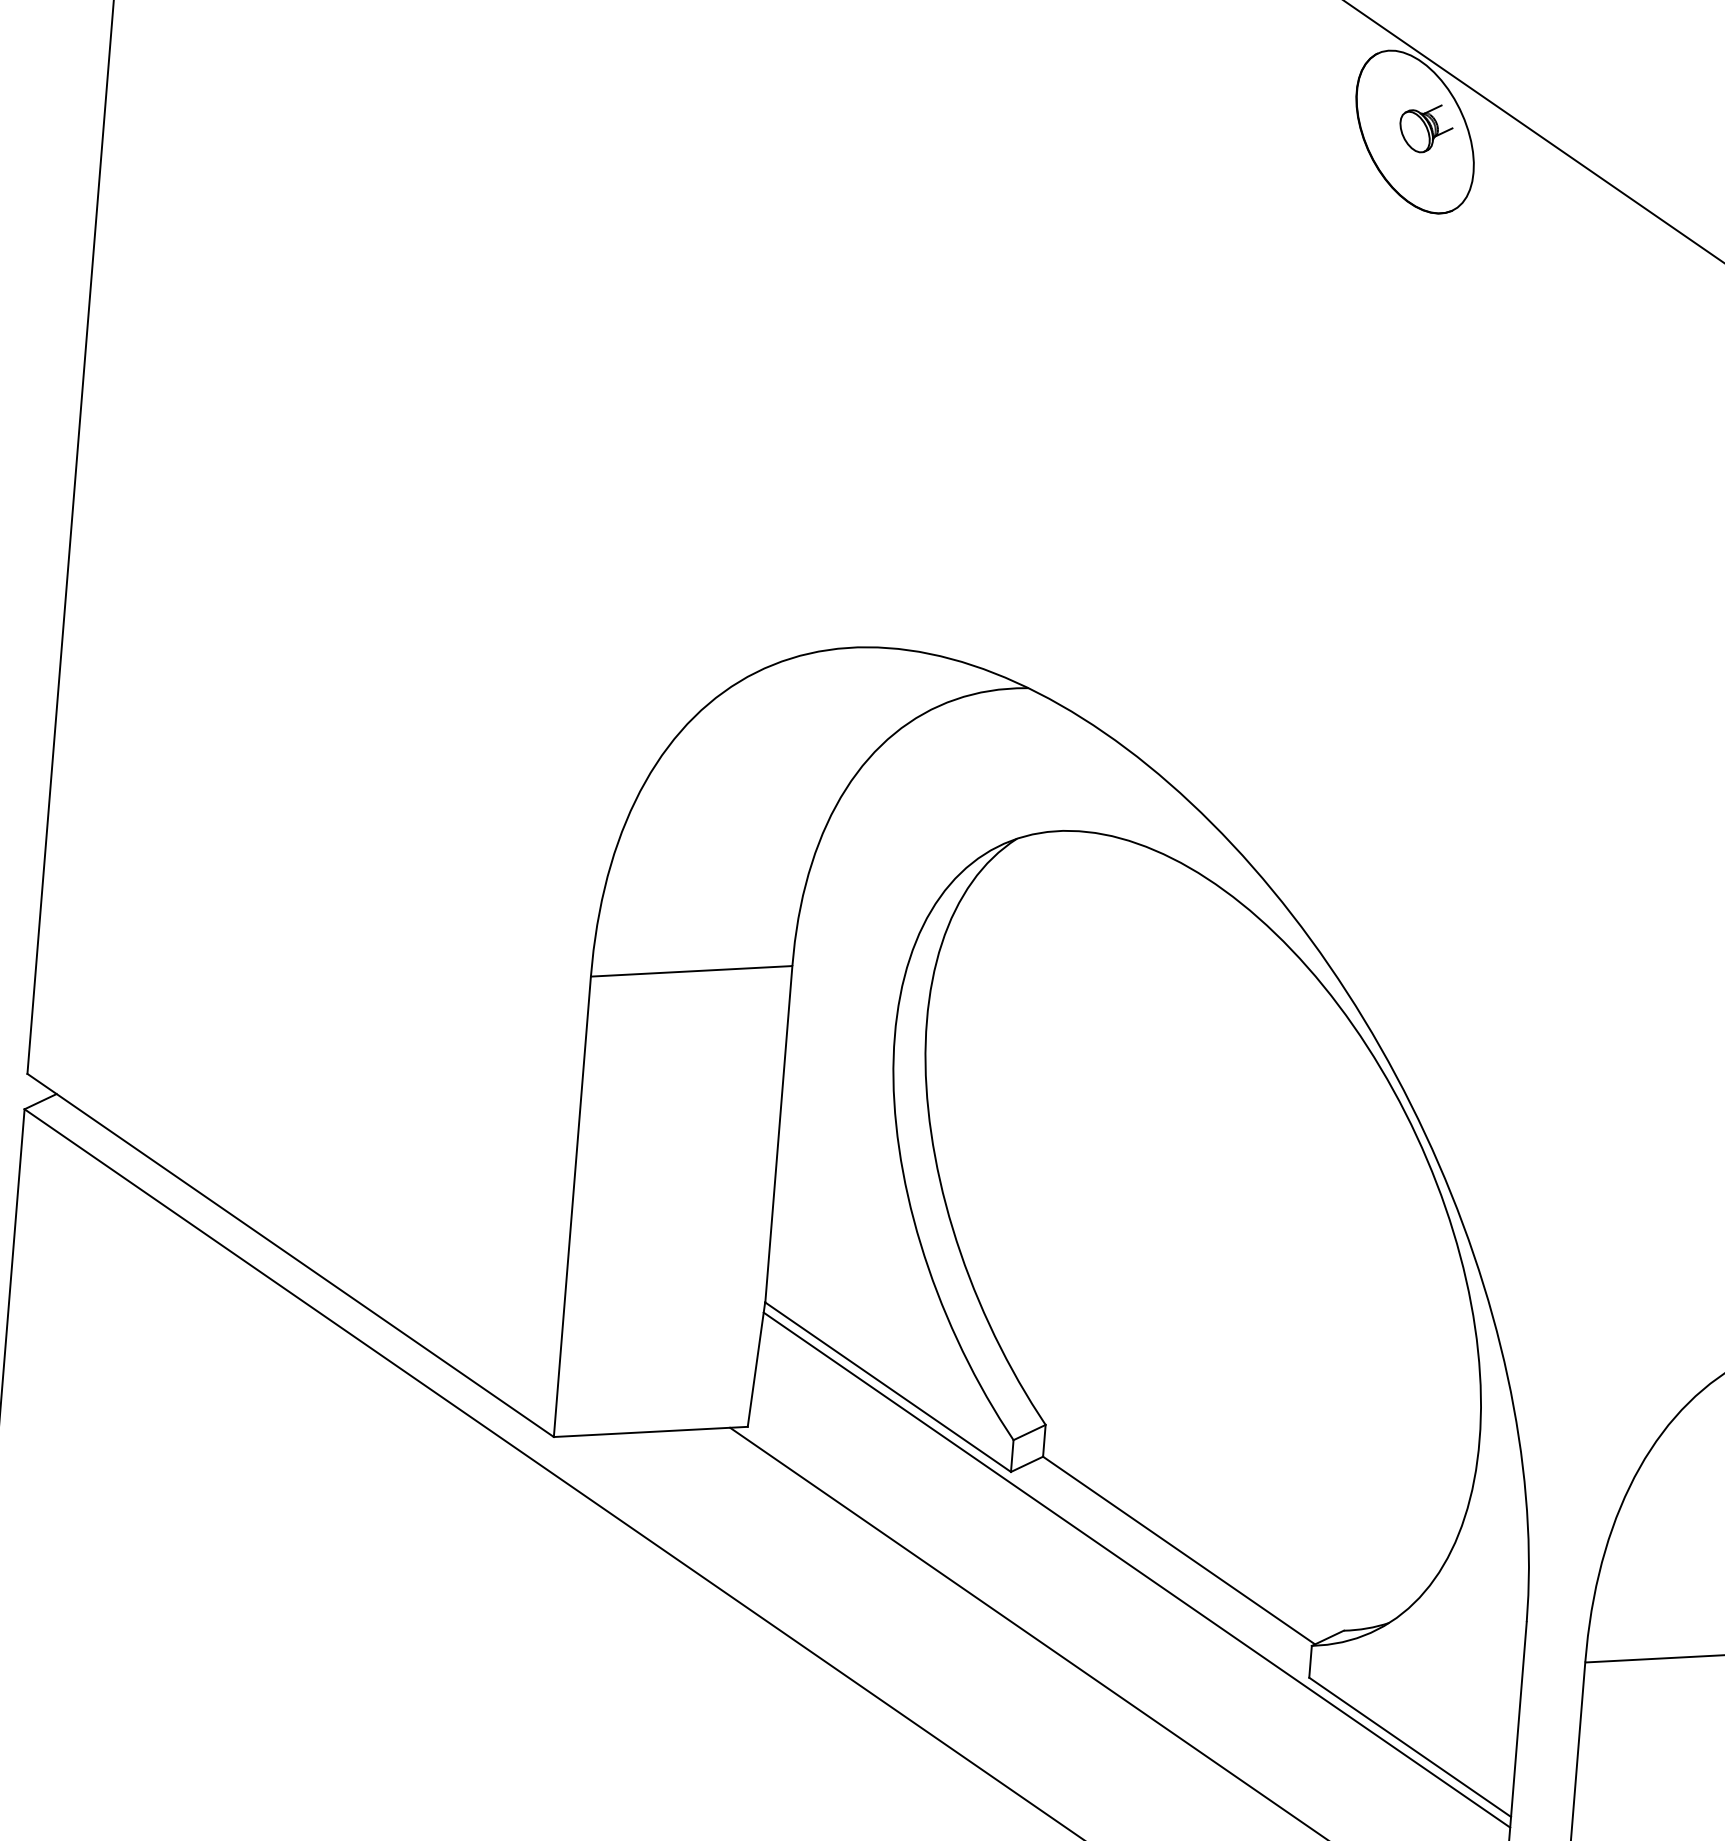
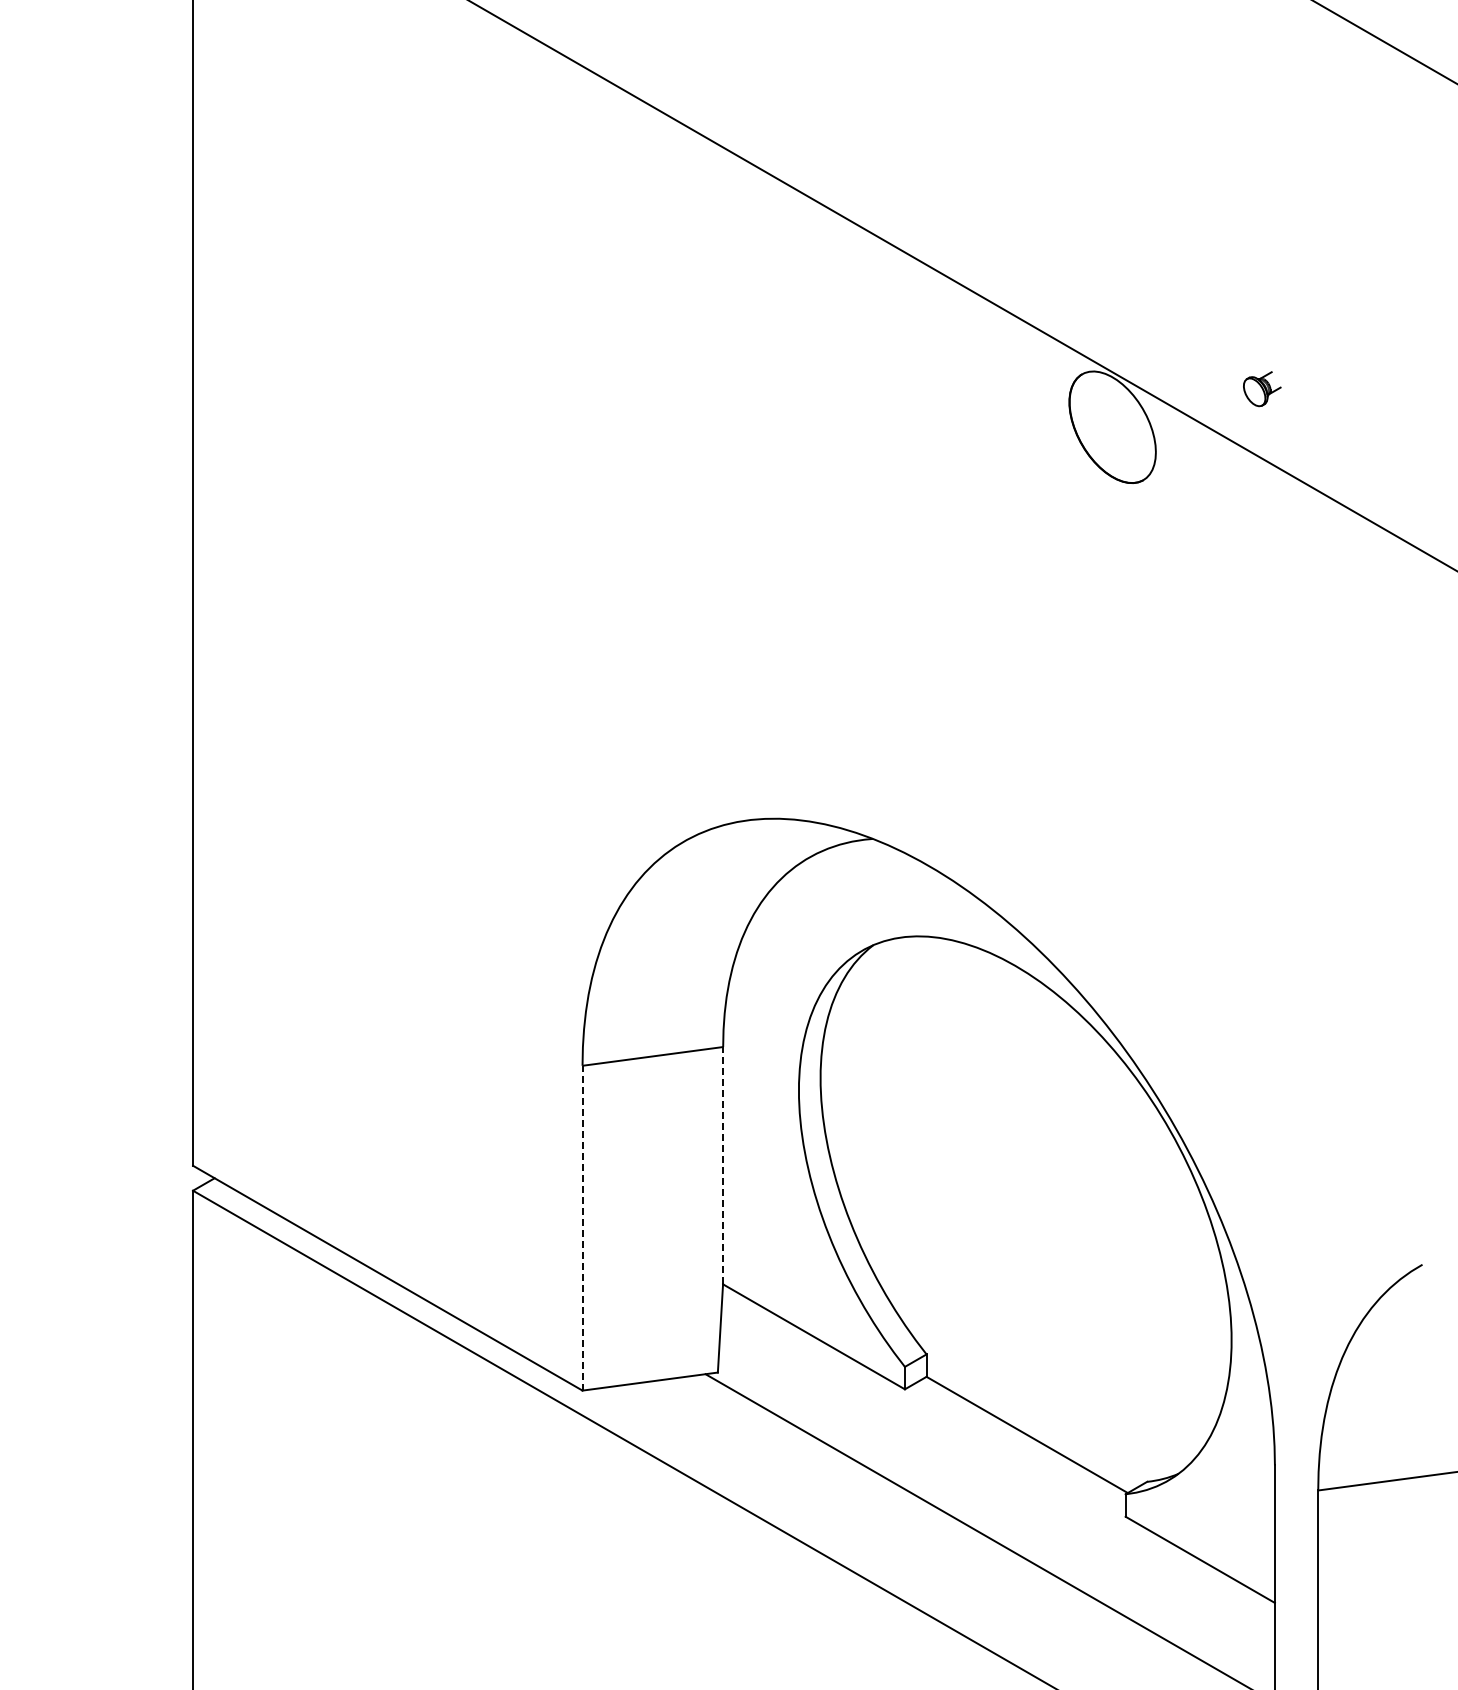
part: (1426, 128) -> (1262, 389), moved
line: (779, 1134) -> (723, 1165), solid -> dashed
line: (572, 1205) -> (582, 1227), solid -> dashed
line: (1136, 1569) -> (998, 1450), removed

